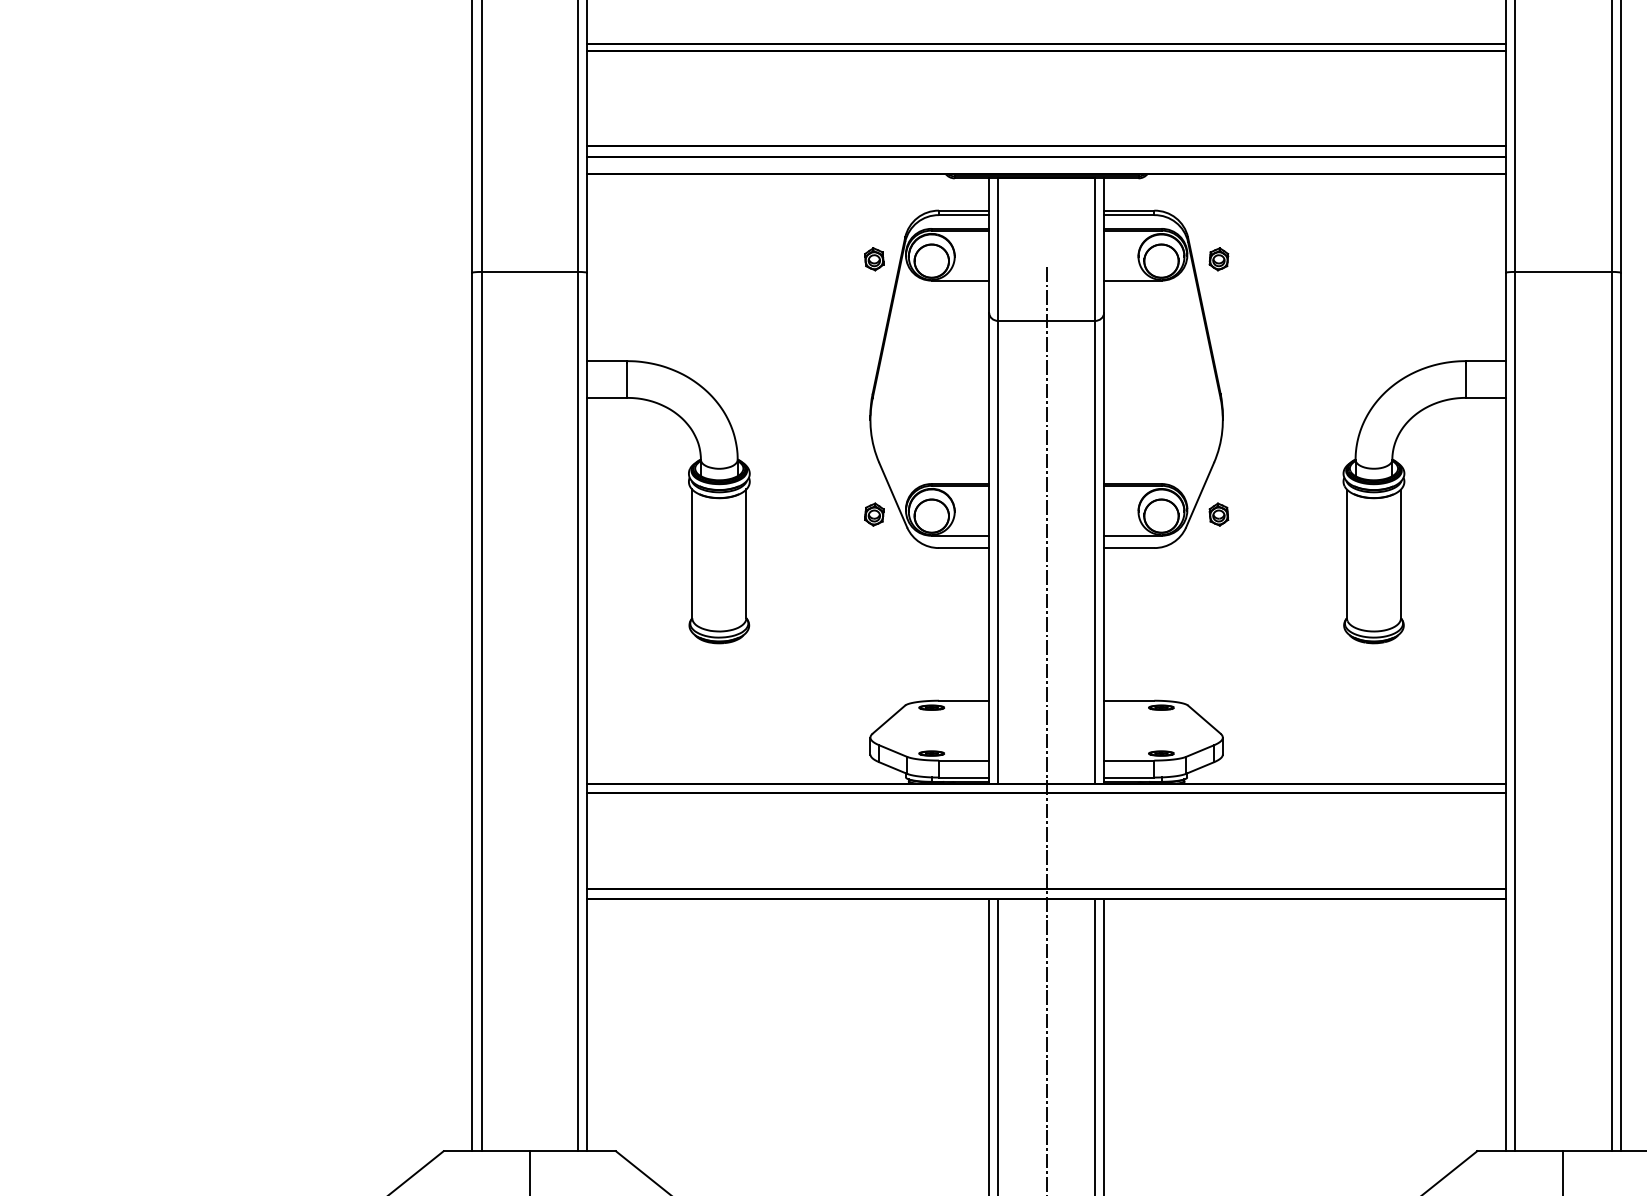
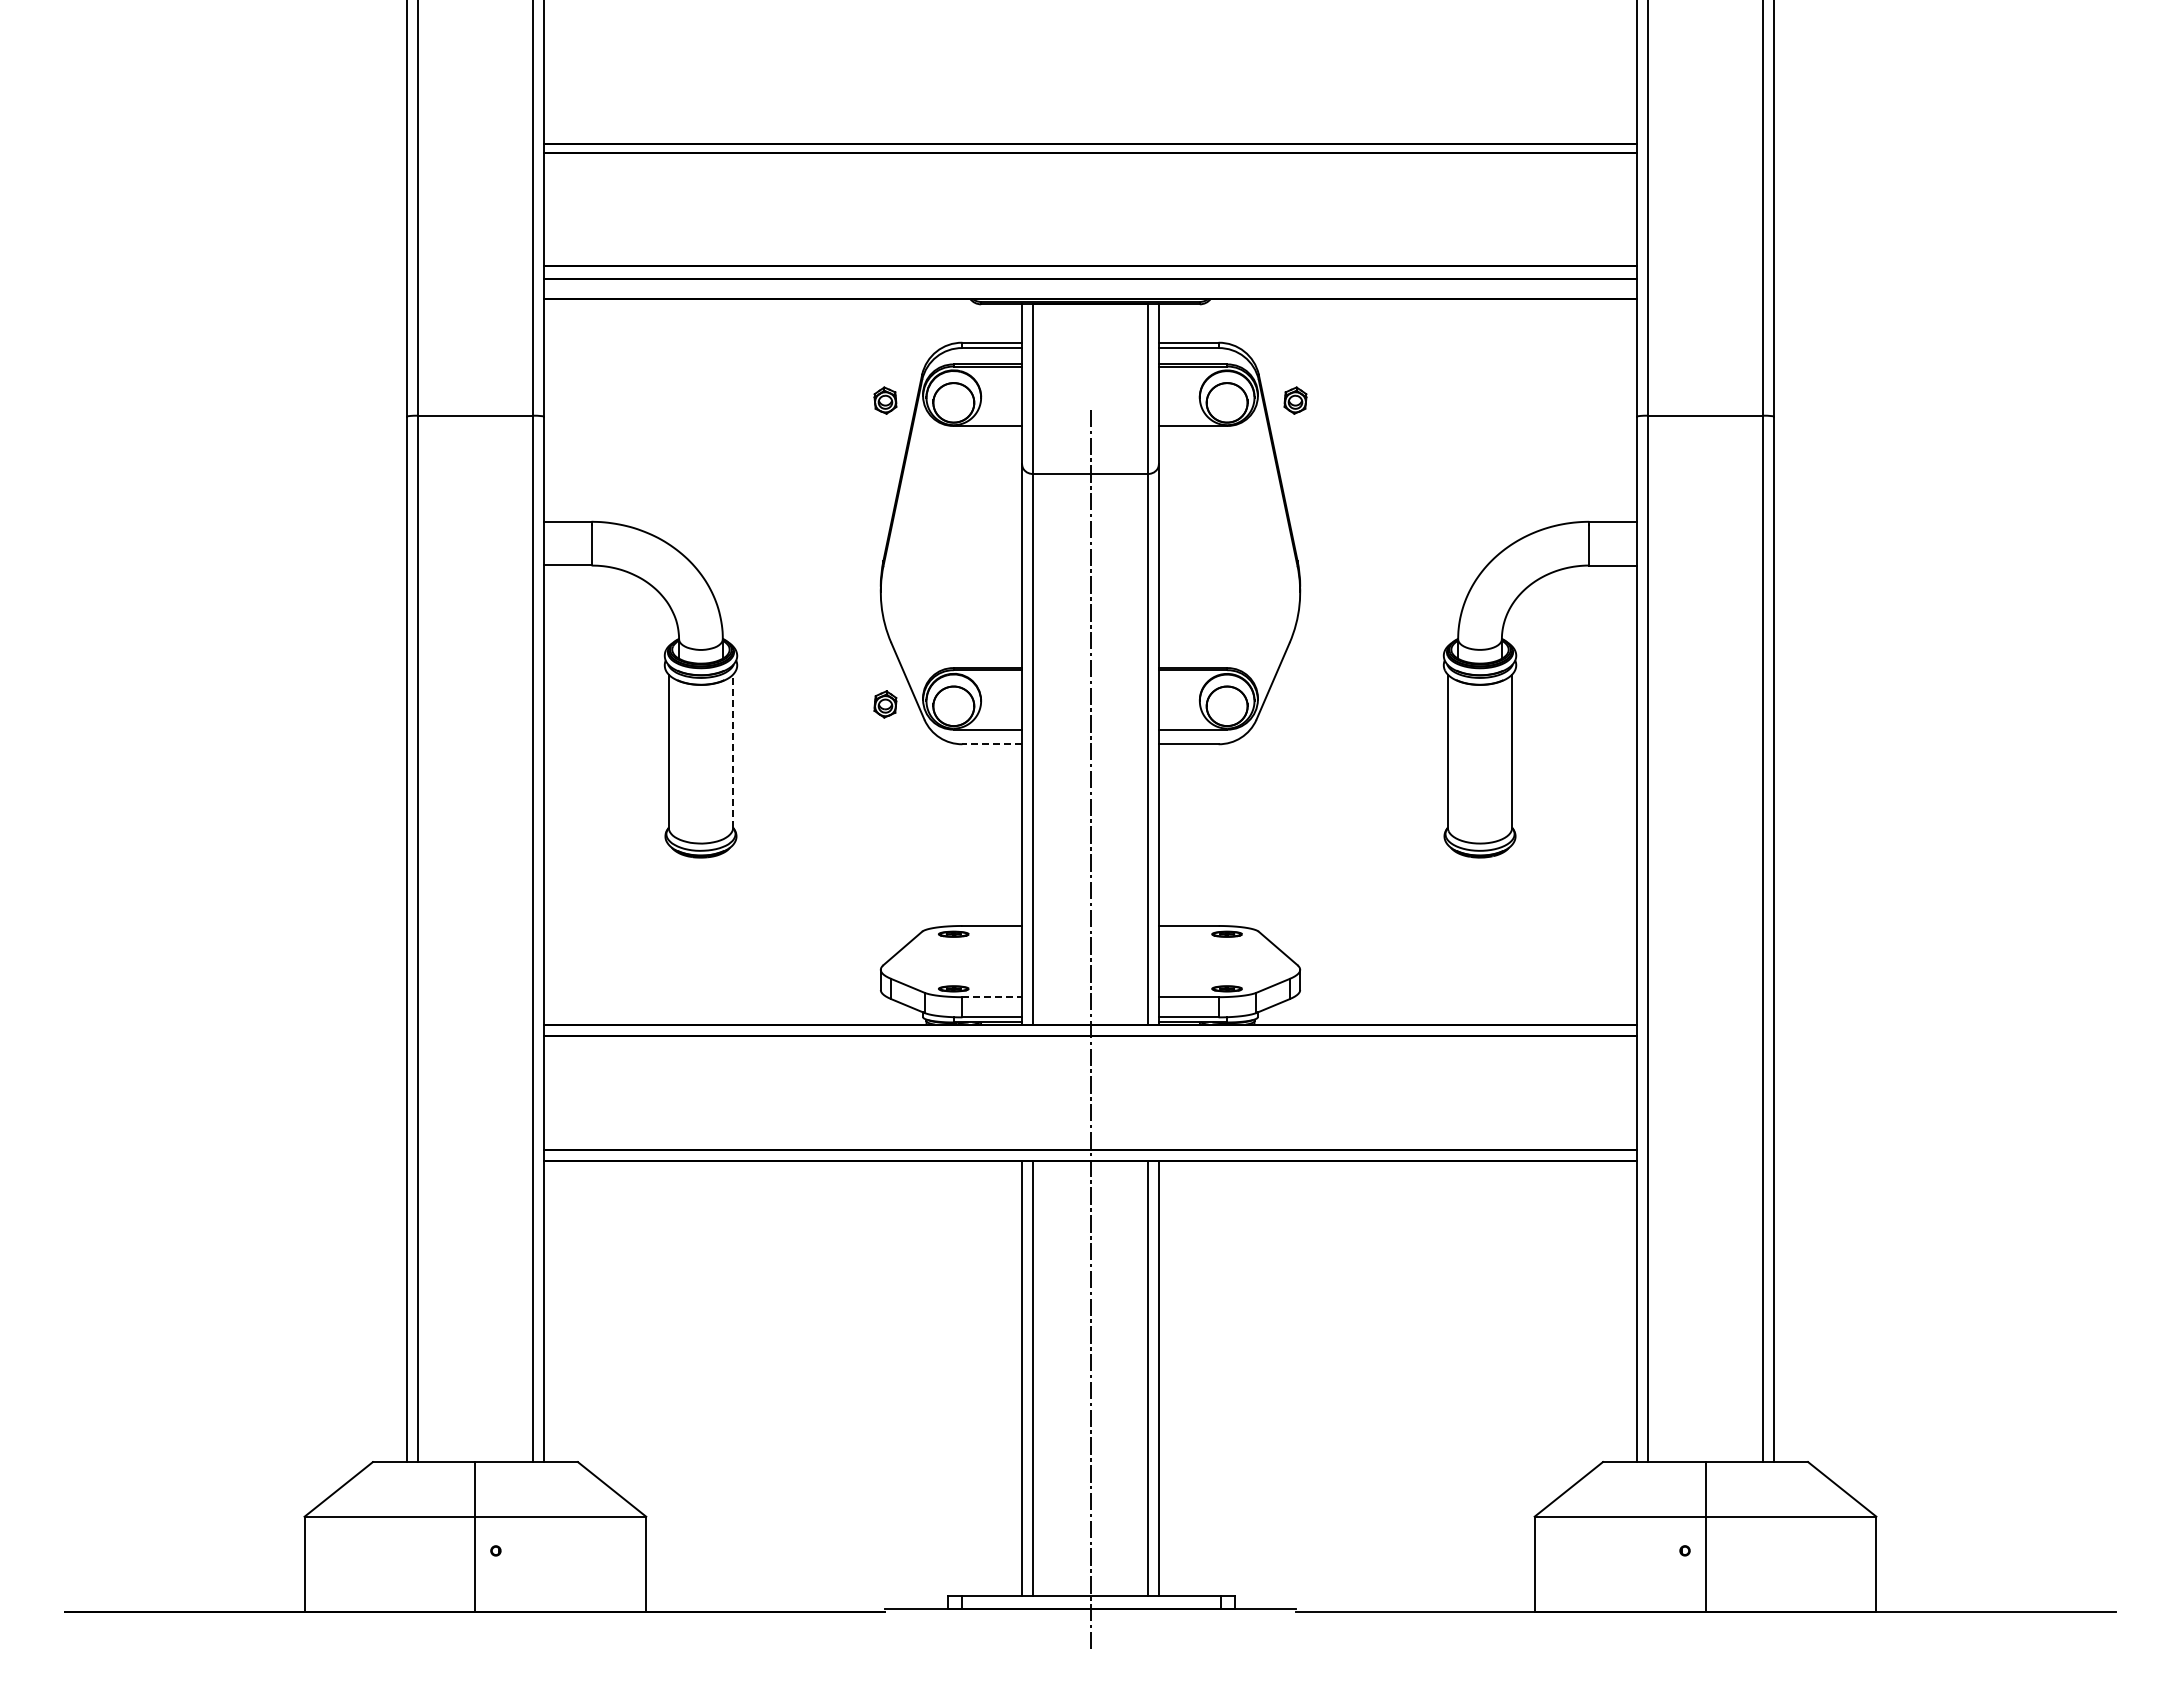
part: (1218, 514) -> (1295, 704), removed
line: (964, 548) -> (992, 744), solid -> dashed
line: (746, 554) -> (733, 751), solid -> dashed
line: (964, 760) -> (992, 997), solid -> dashed

